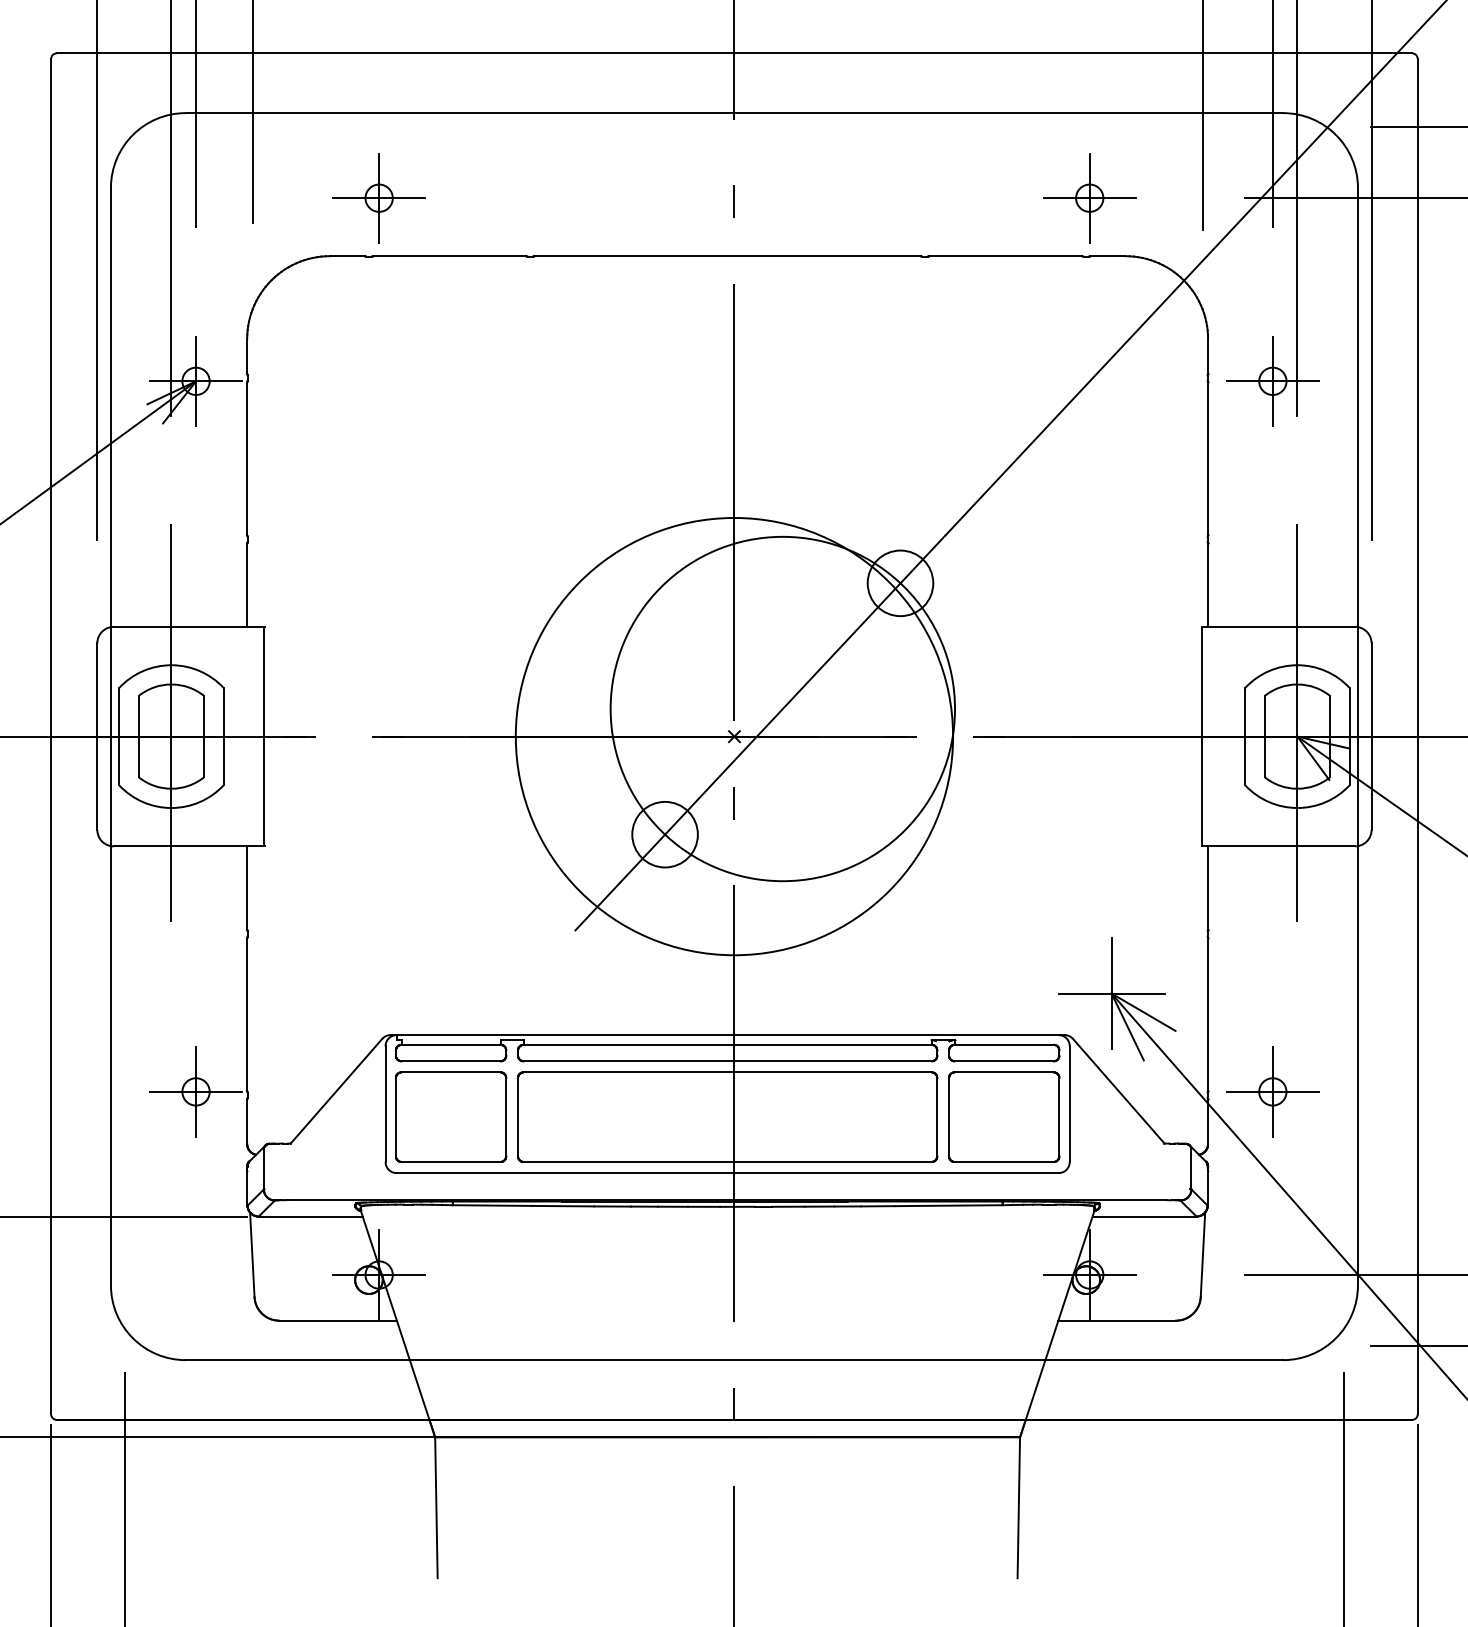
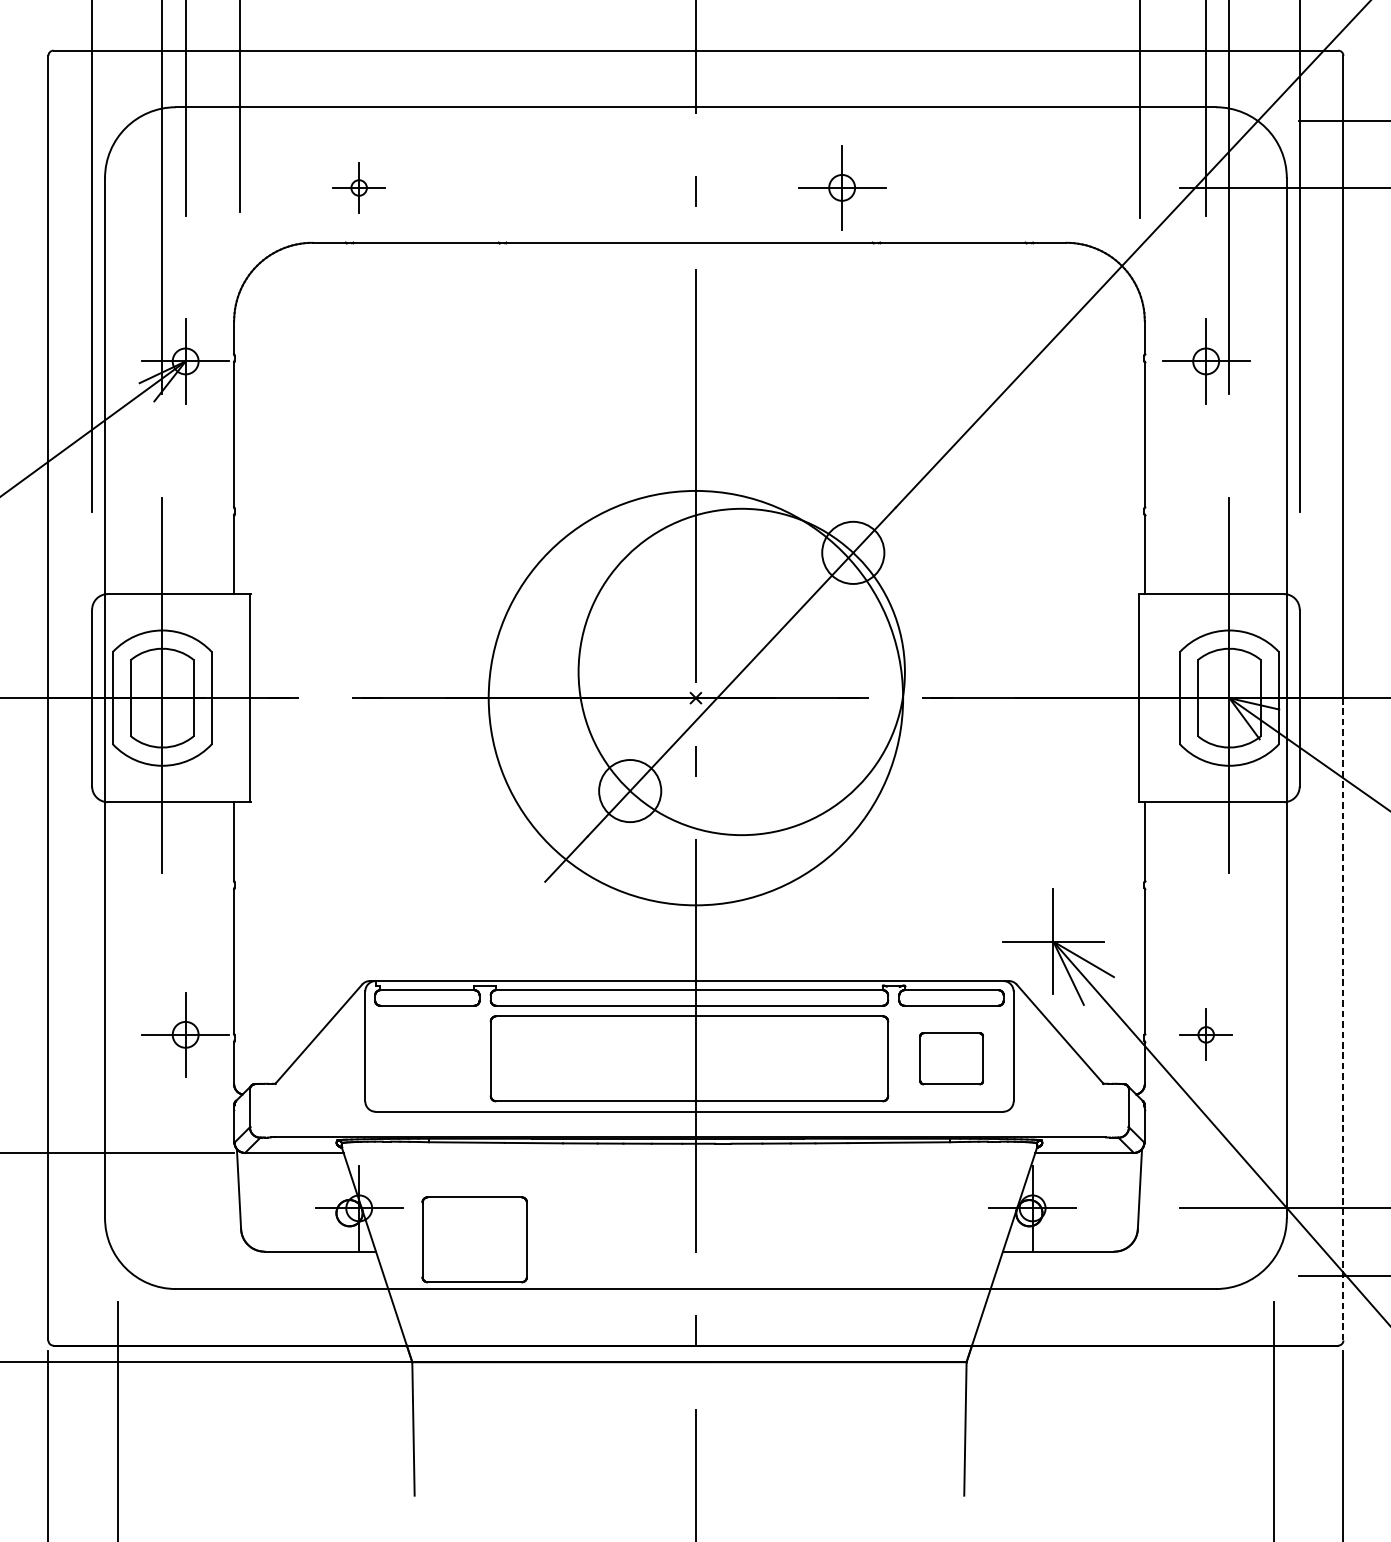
part: (378, 198) -> (358, 188), size x0.6
part: (1089, 198) -> (841, 188), moved
line: (1417, 1075) -> (1343, 1019), solid -> dashed
part: (1272, 1091) -> (1205, 1034), size x0.6
part: (451, 1116) -> (475, 1239), moved
part: (1004, 1116) -> (951, 1058), size x0.6

